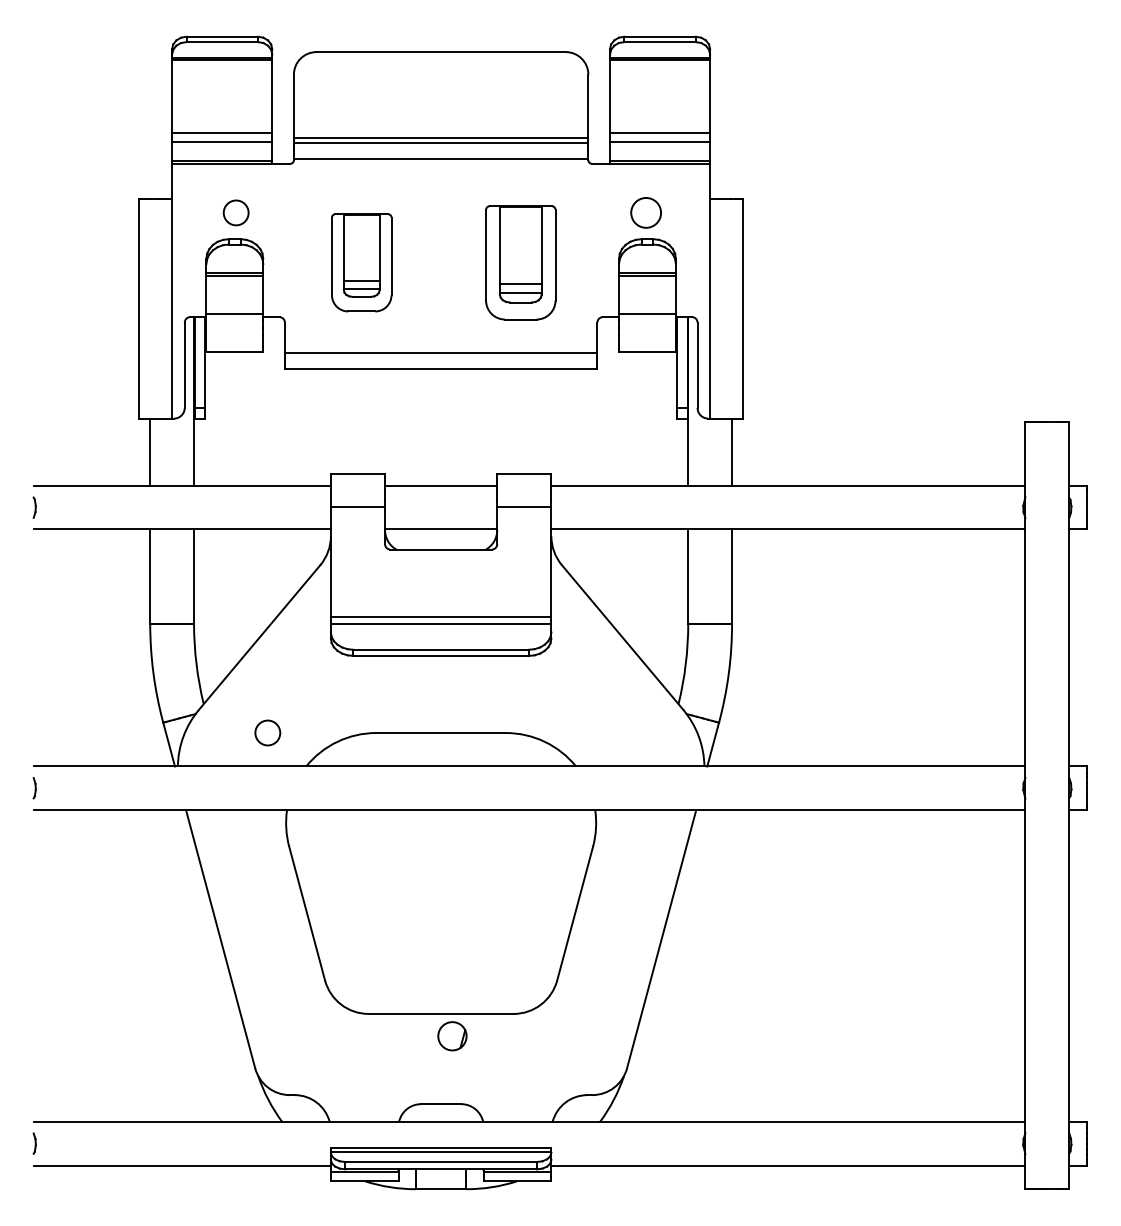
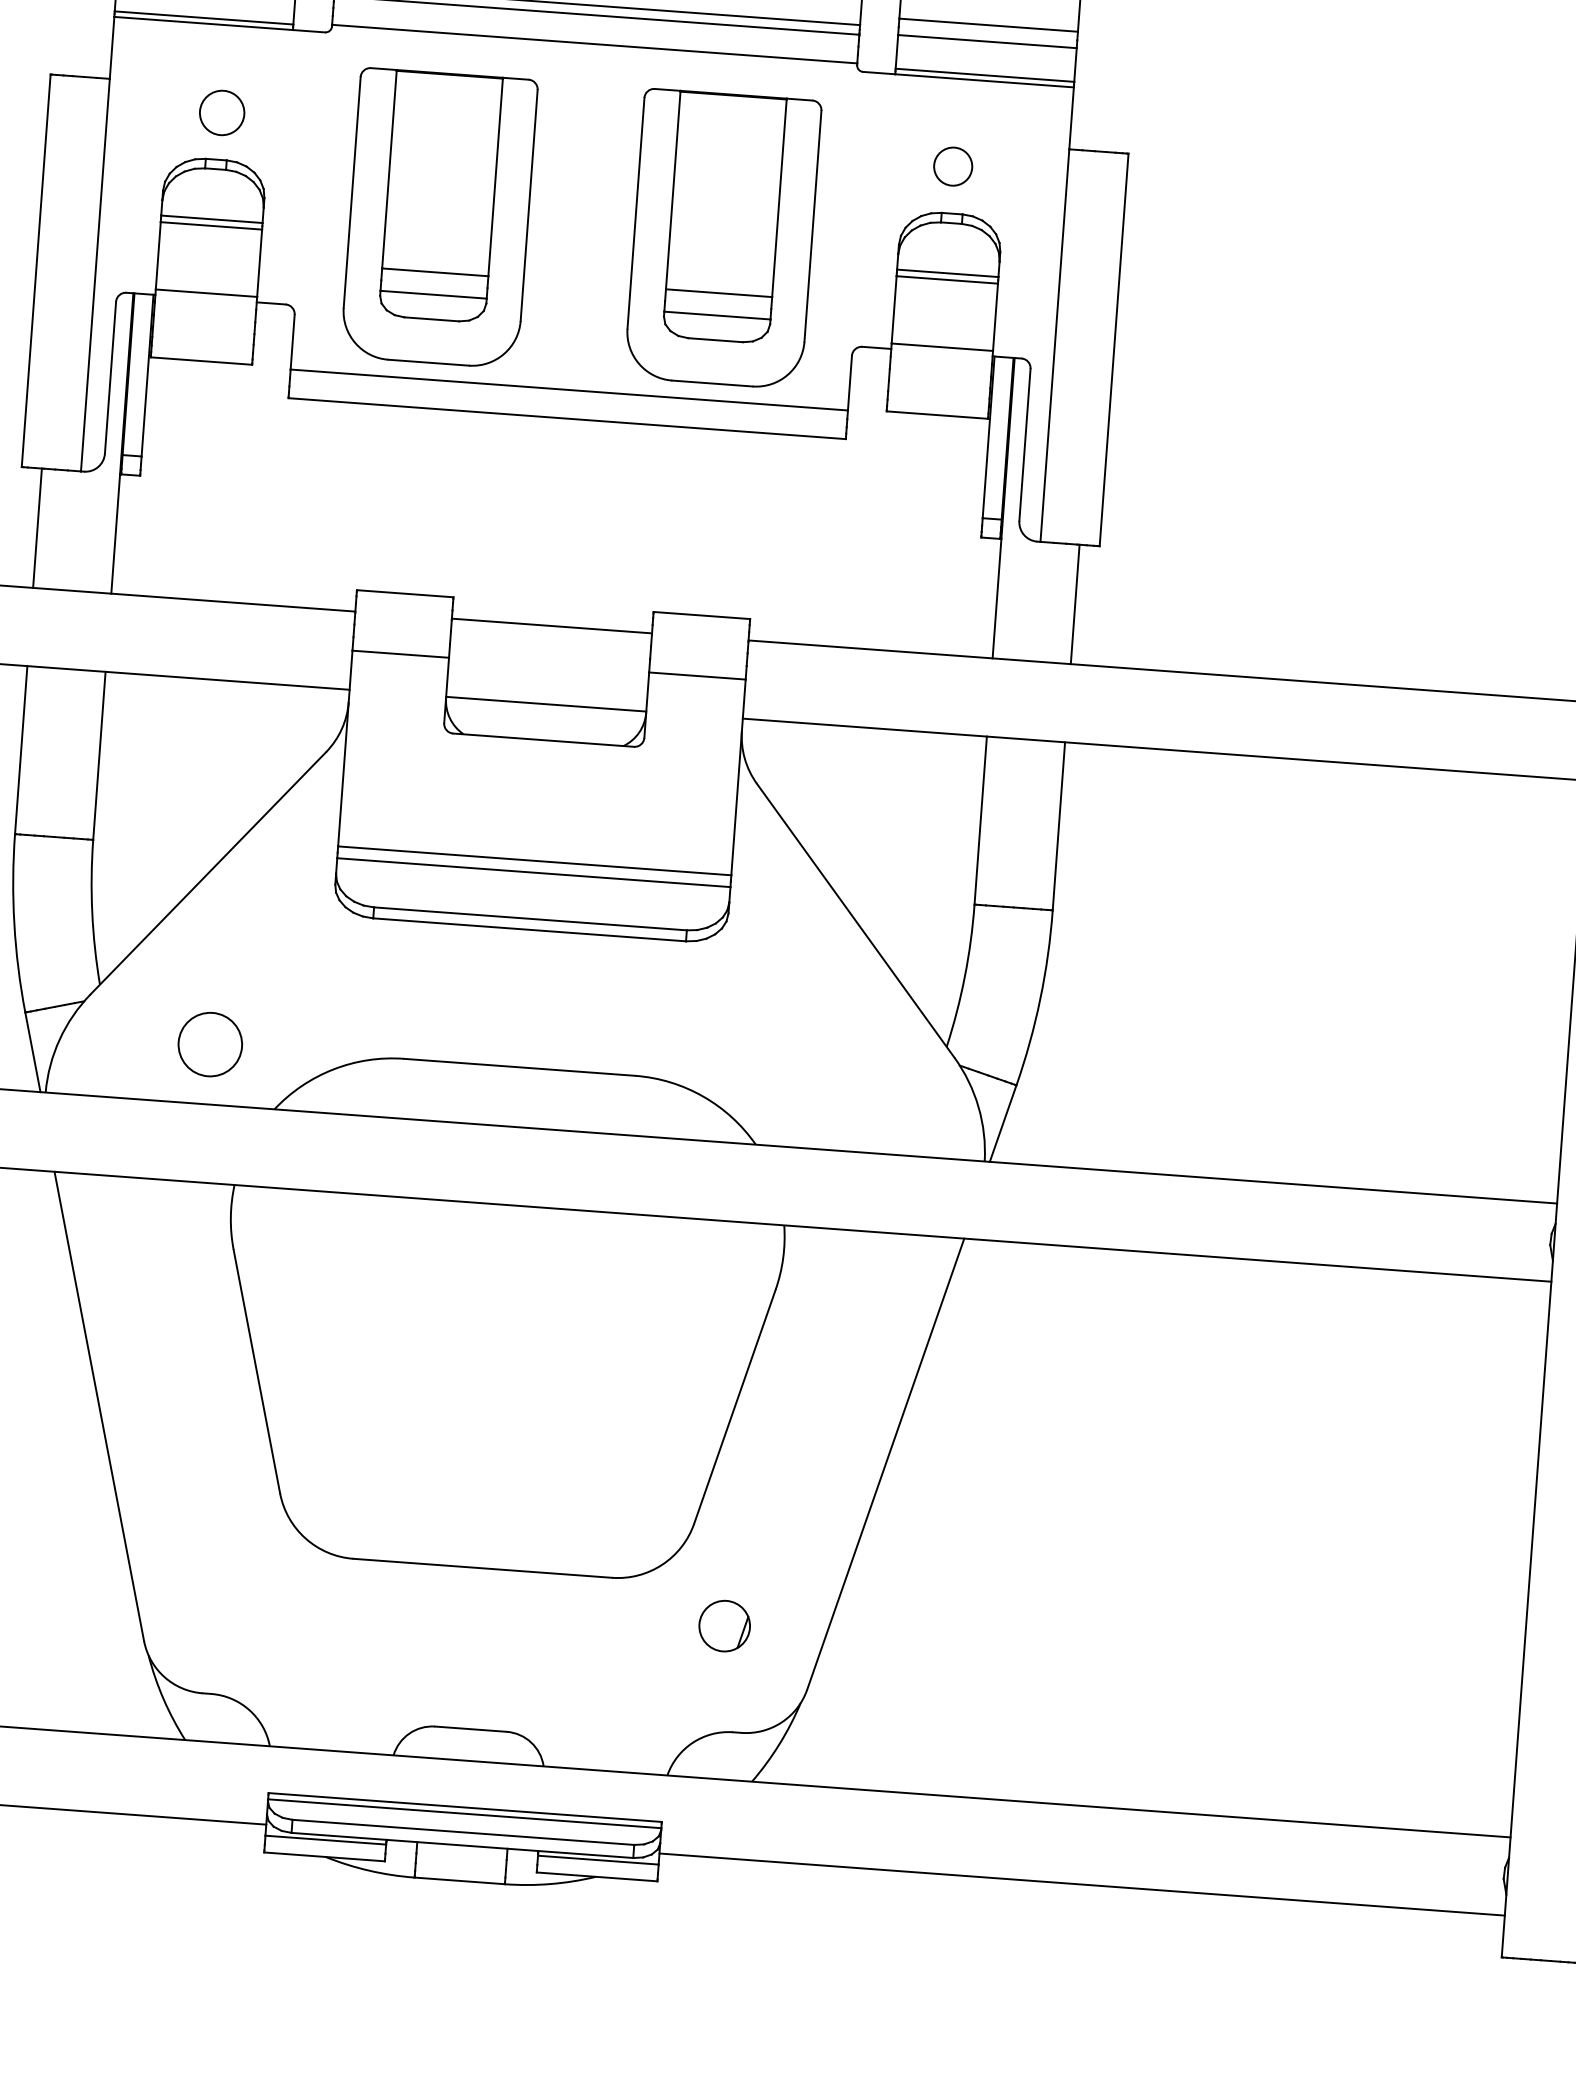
circle: (645, 212) -> (952, 165), size x0.71
part: (361, 262) -> (439, 217), size x1.67
part: (520, 262) -> (722, 238), size x1.43
circle: (267, 732) -> (209, 1043), size x1.43
part: (452, 1036) -> (724, 1626), moved

